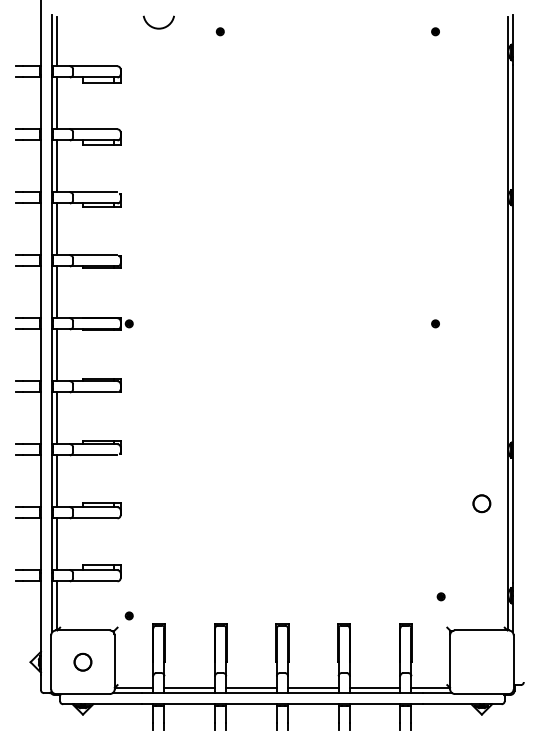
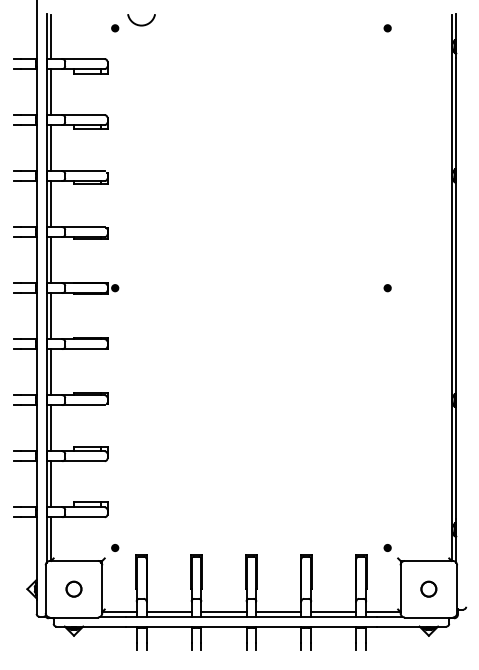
part: (220, 31) -> (115, 28), moved
circle: (481, 502) -> (428, 588), moved
part: (440, 596) -> (387, 547), moved

